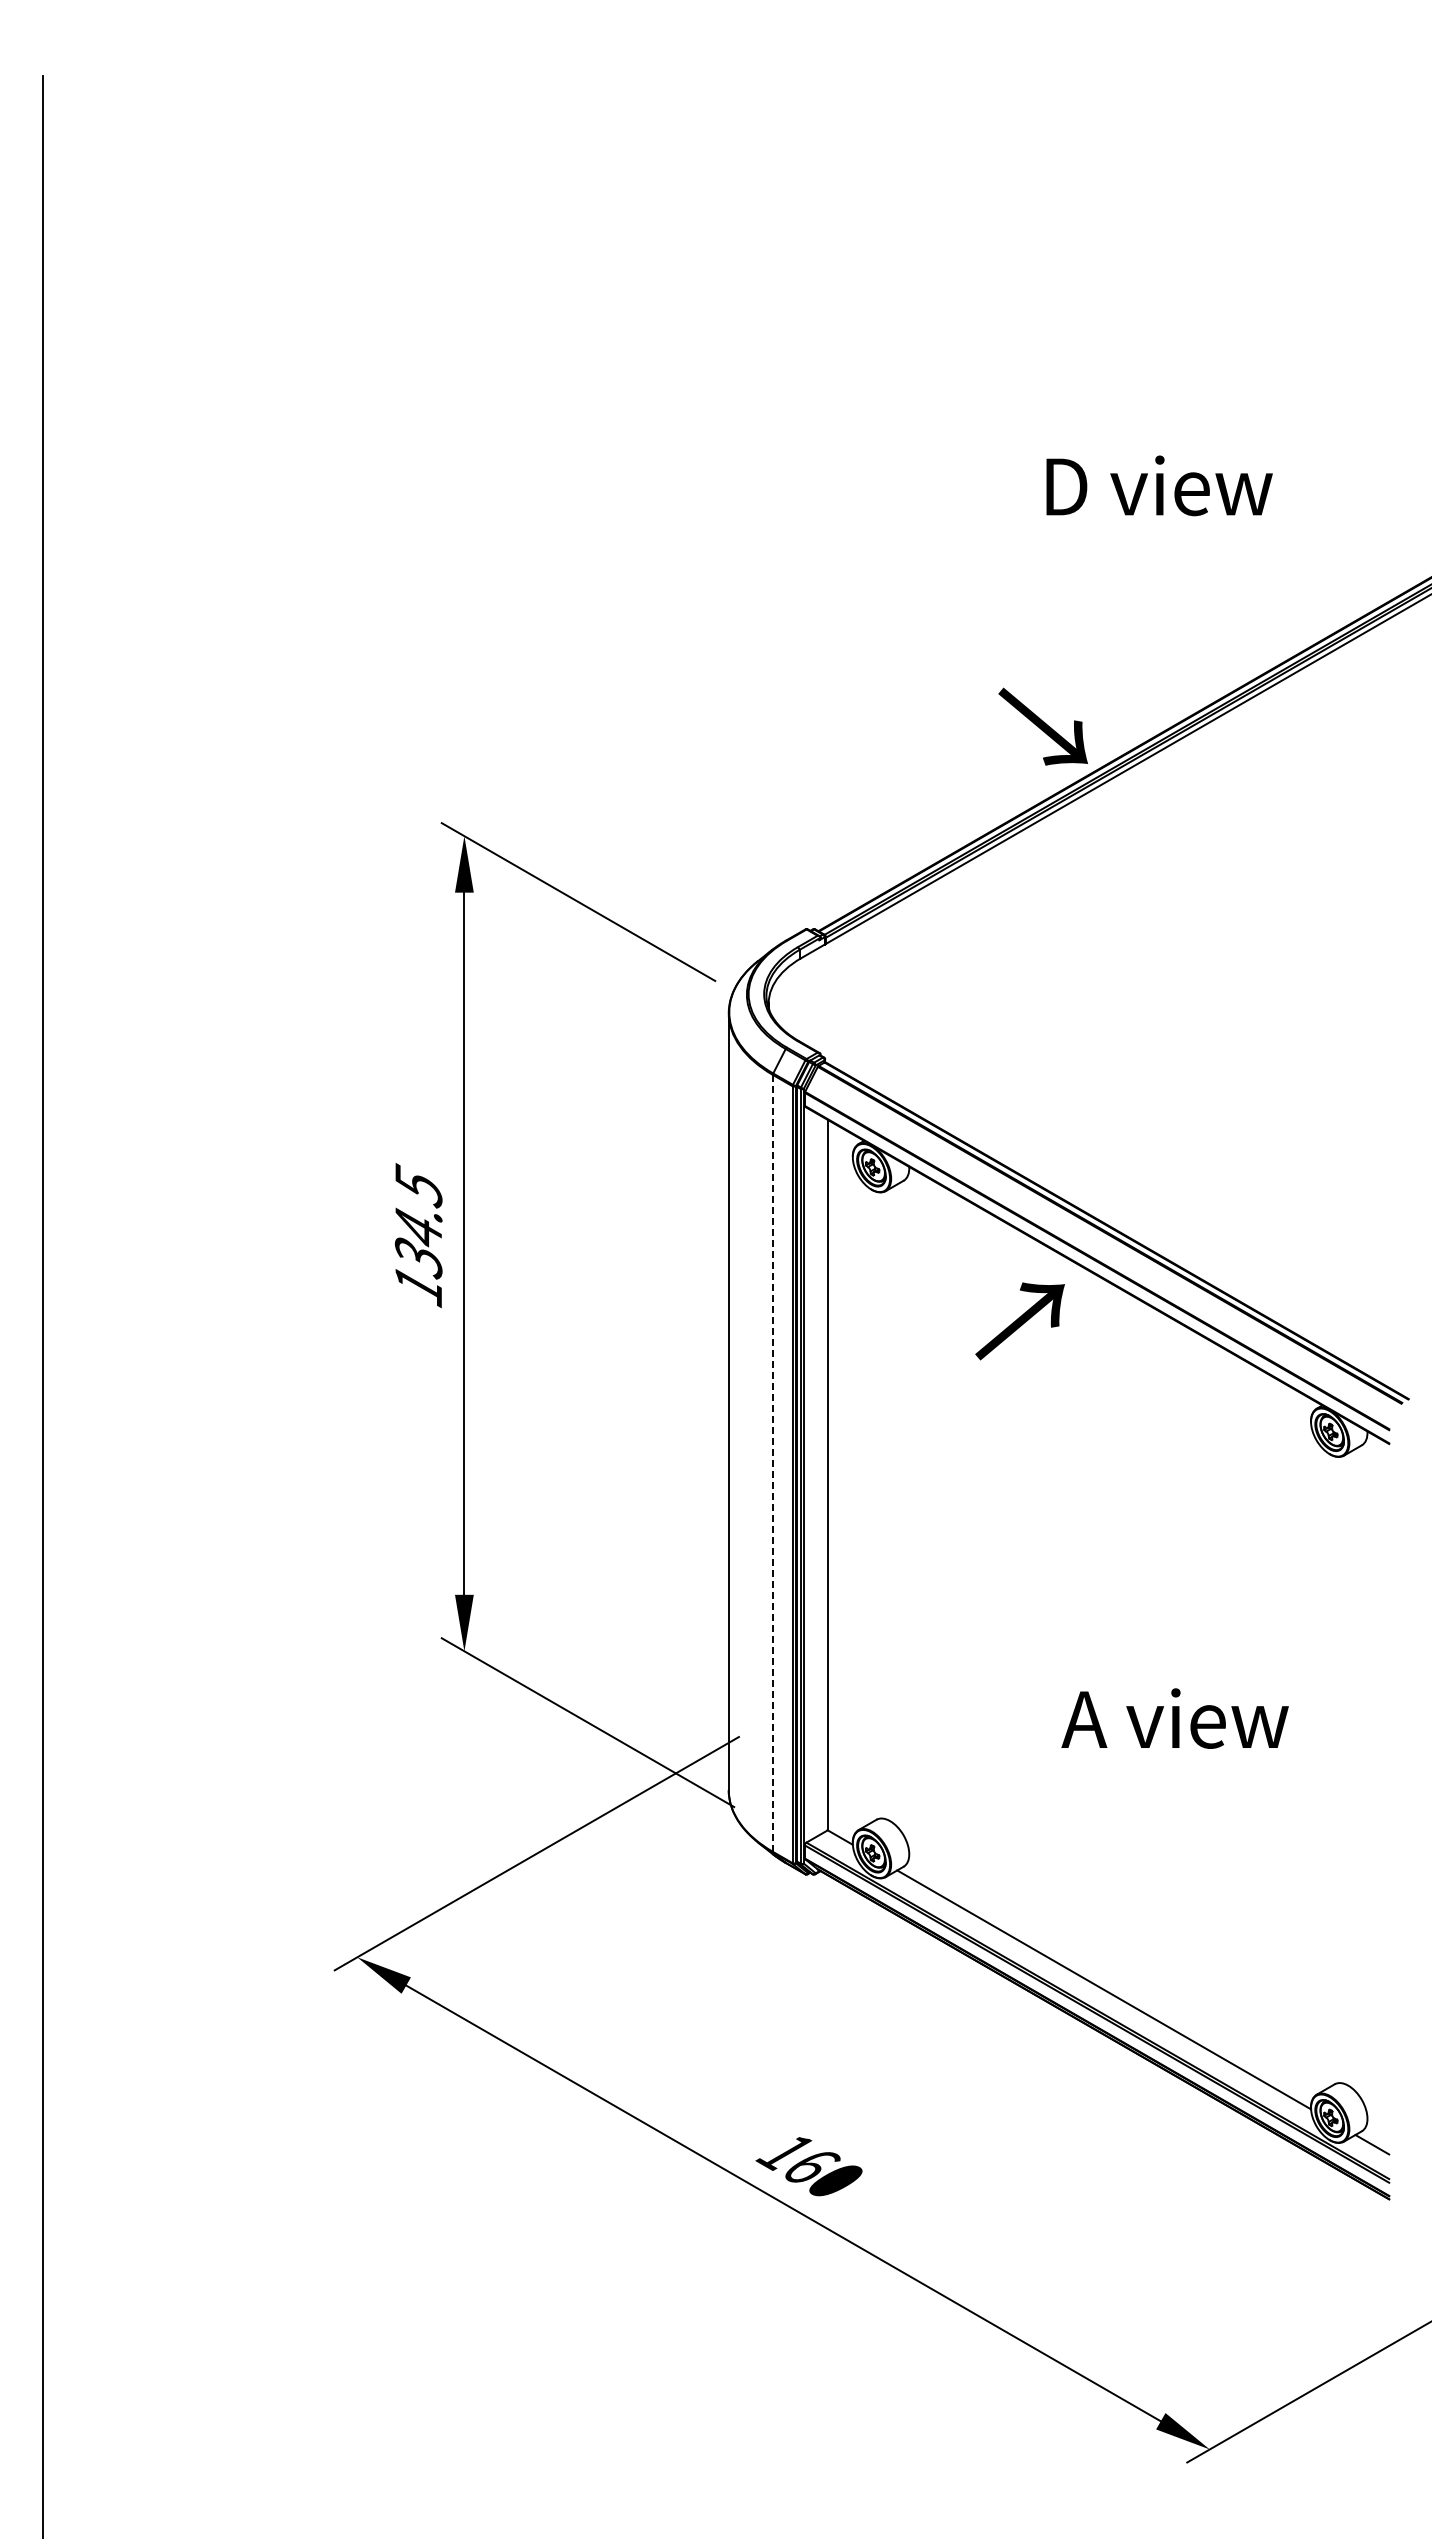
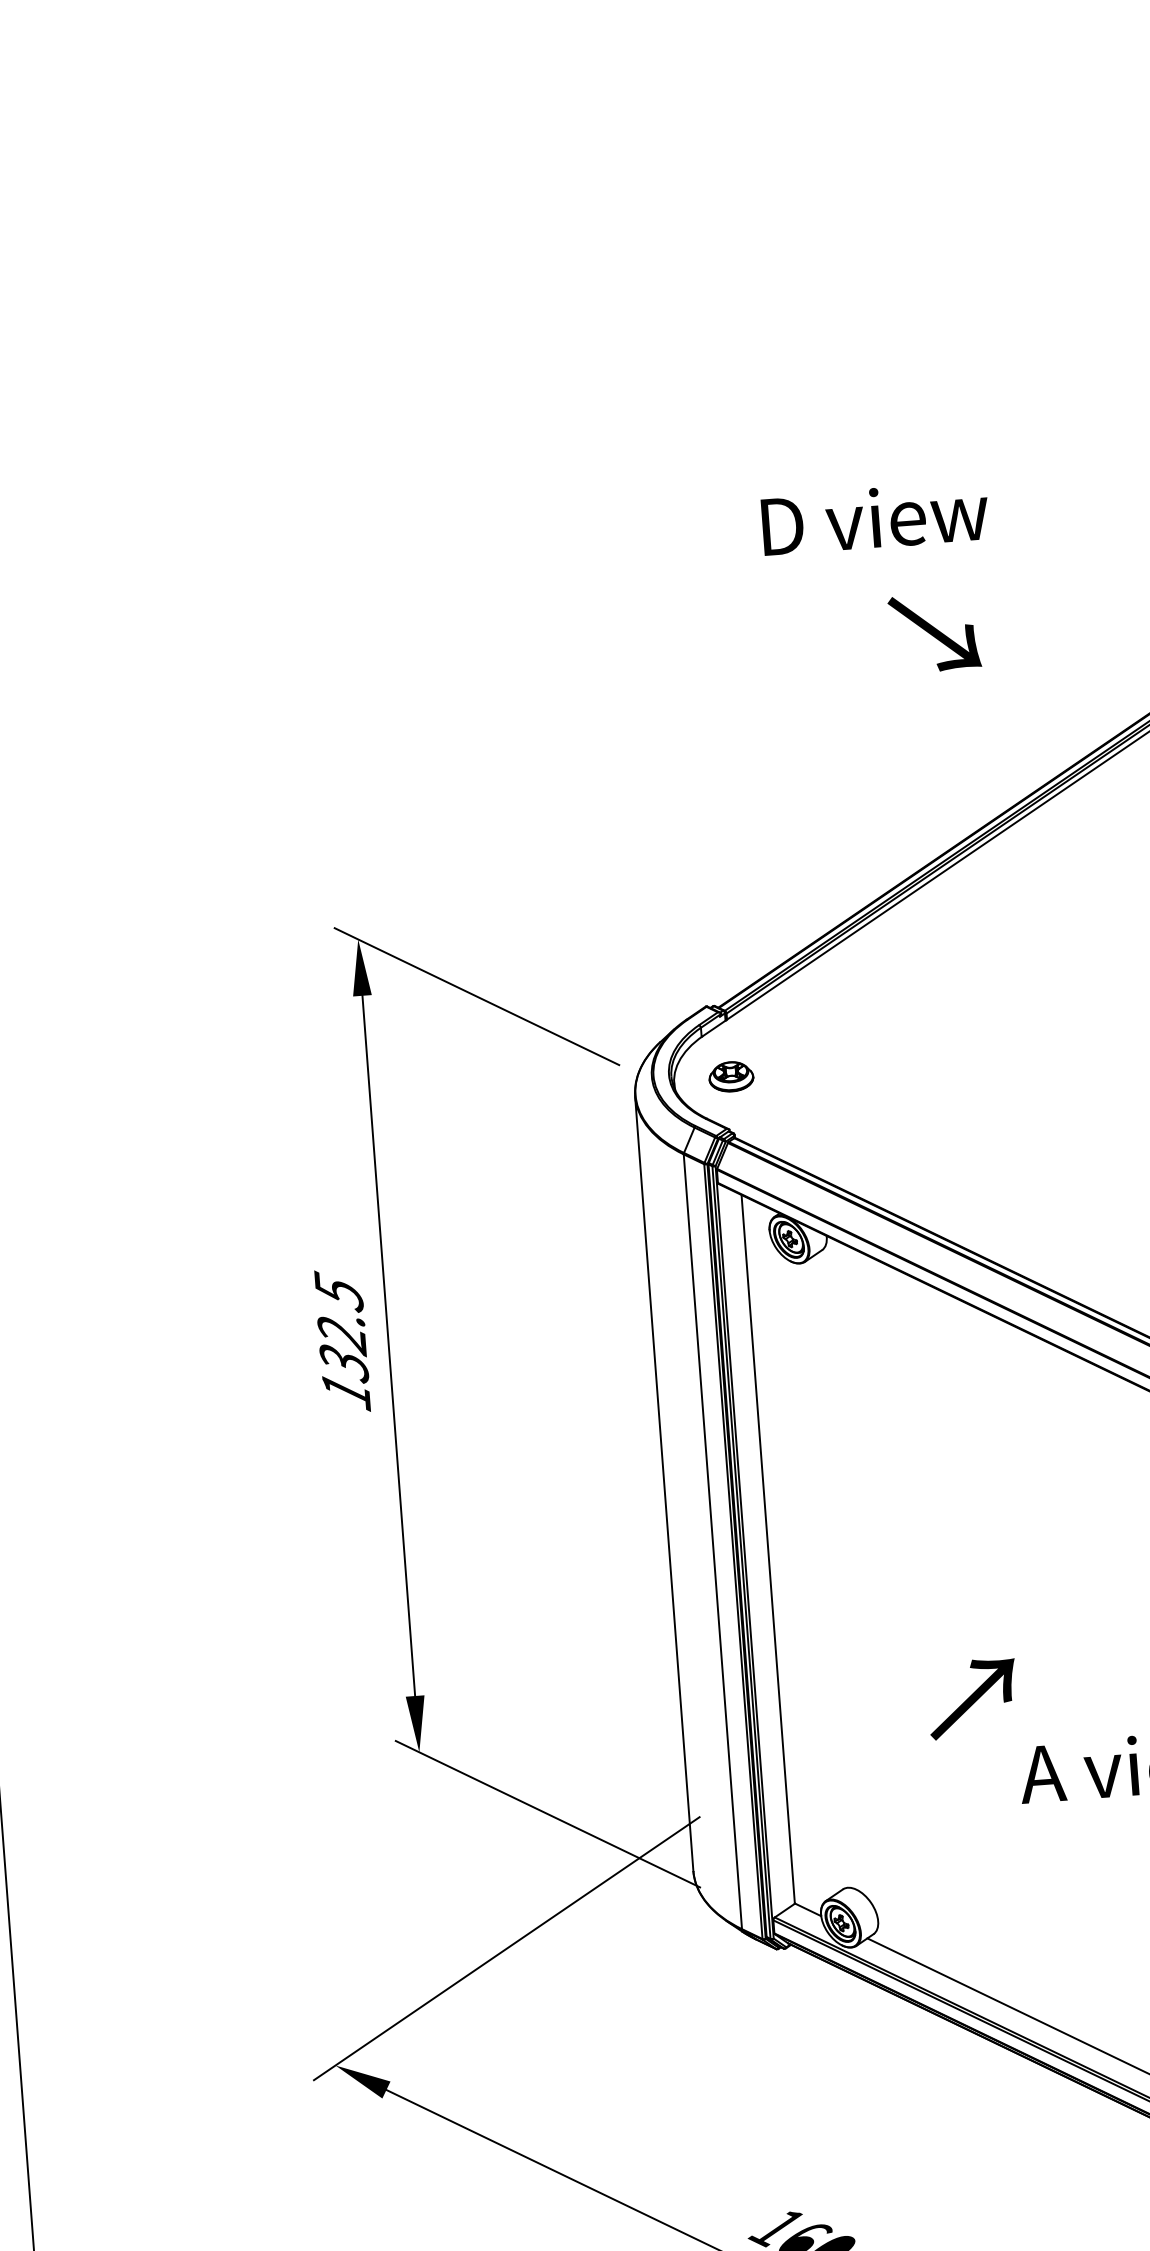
text: (1159, 485) -> (875, 517), moved
text: (1042, 726) -> (933, 632), moved
part: (825, 1000) -> (730, 1076), added
text: (417, 1230) -> (341, 1336), 134.5 -> 132.5
text: (1019, 1321) -> (972, 1698), moved
line: (772, 1462) -> (712, 1540), dashed -> solid

